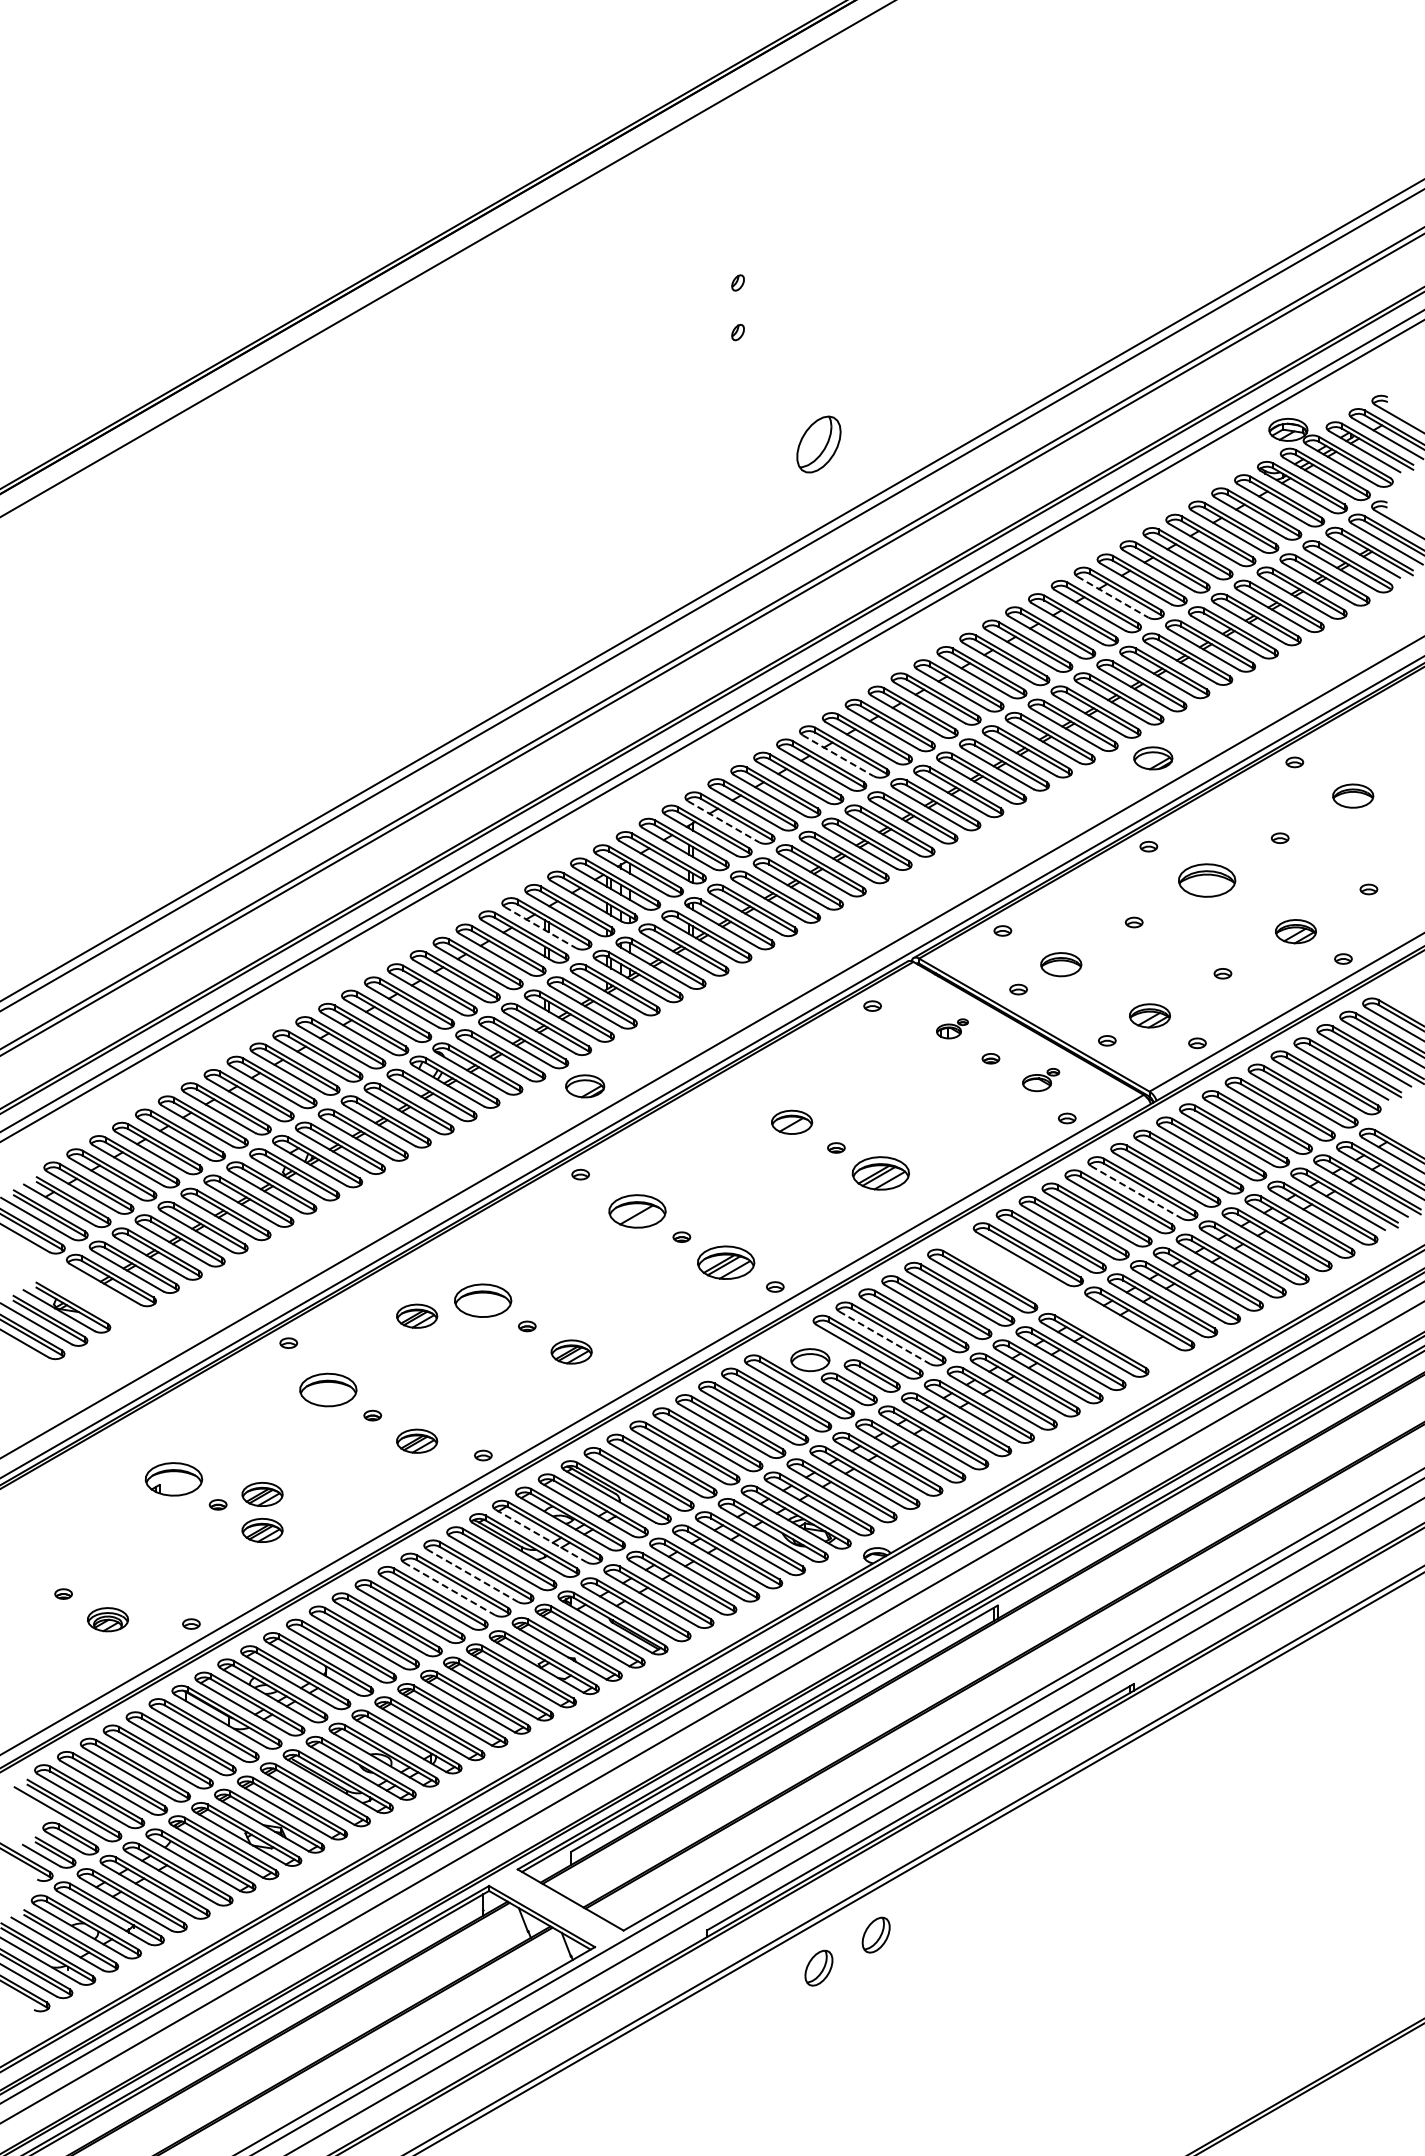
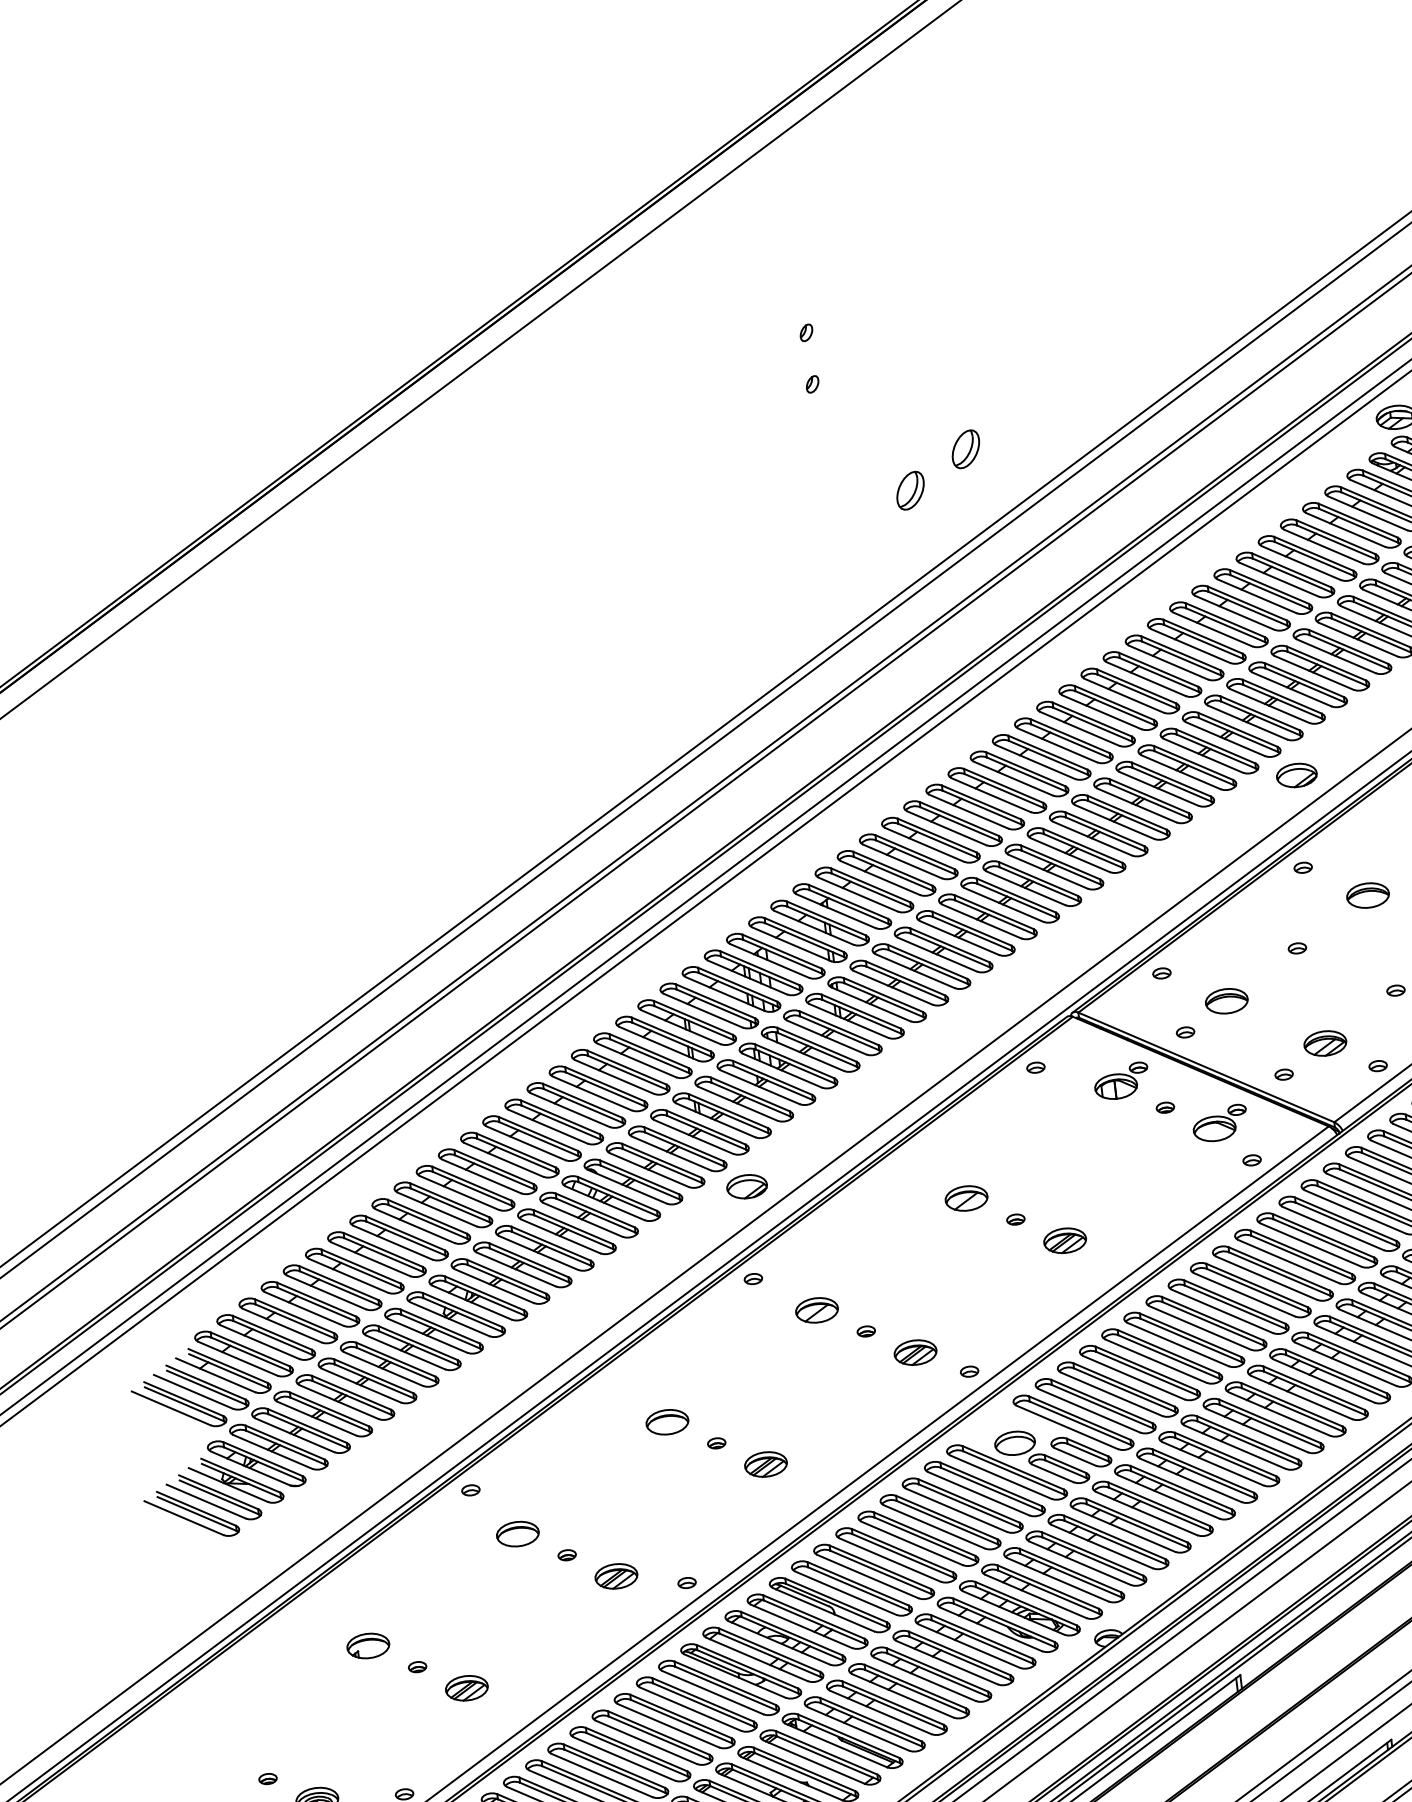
part: (875, 411) -> (965, 449), added
part: (818, 444) -> (910, 490), size x0.62
line: (1113, 597) -> (1235, 613), dashed -> solid
line: (838, 755) -> (969, 811), dashed -> solid
line: (724, 822) -> (859, 895), dashed -> solid
part: (1207, 879) -> (1368, 894), size x0.71
line: (540, 927) -> (681, 1027), dashed -> solid
part: (952, 1028) -> (1121, 1081), size x1.67
part: (1040, 1079) -> (1219, 1123), size x1.43
part: (880, 1173) -> (1064, 1240), size x0.71
line: (1136, 1192) -> (1333, 1228), dashed -> solid
part: (637, 1211) -> (817, 1310), size x0.71
part: (726, 1262) -> (915, 1352), size x0.71
part: (88, 1293) -> (256, 1463), added
part: (1061, 1299) -> (1268, 1349), added
part: (482, 1300) -> (666, 1421), size x0.71
part: (417, 1315) -> (601, 1445), removed
line: (884, 1337) -> (1089, 1410), dashed -> solid
part: (328, 1389) -> (517, 1533), size x0.71
part: (173, 1478) -> (367, 1645), size x0.71
part: (262, 1494) -> (462, 1650), removed
line: (541, 1536) -> (757, 1659), dashed -> solid
line: (472, 1575) -> (690, 1709), dashed -> solid
line: (449, 1588) -> (668, 1725), dashed -> solid

